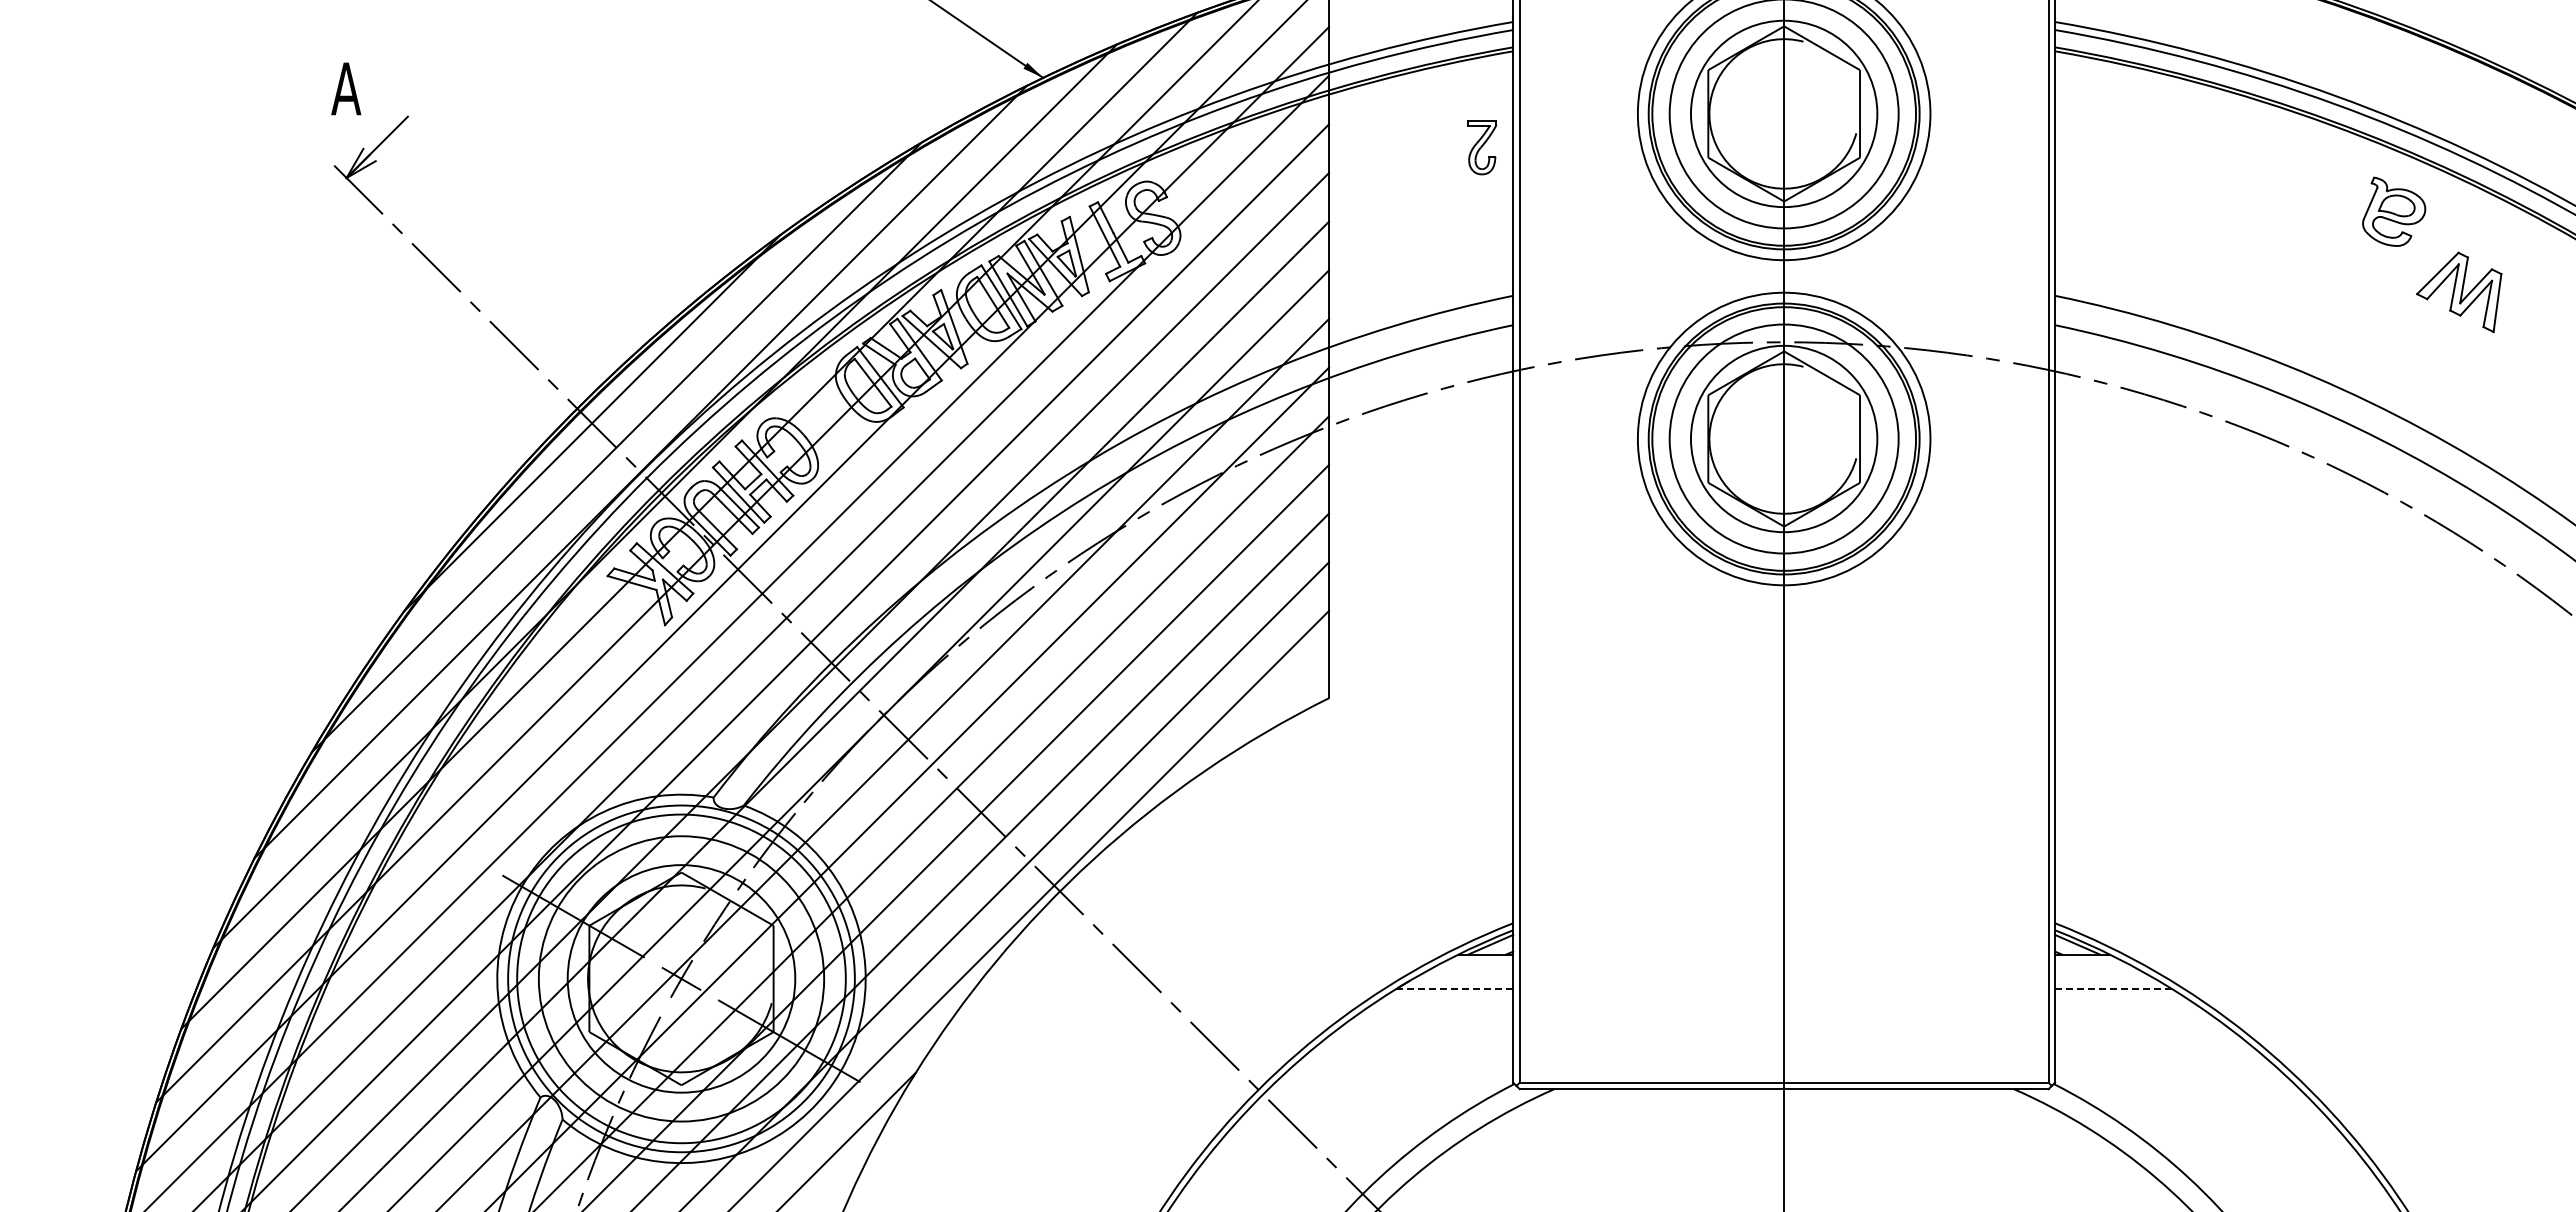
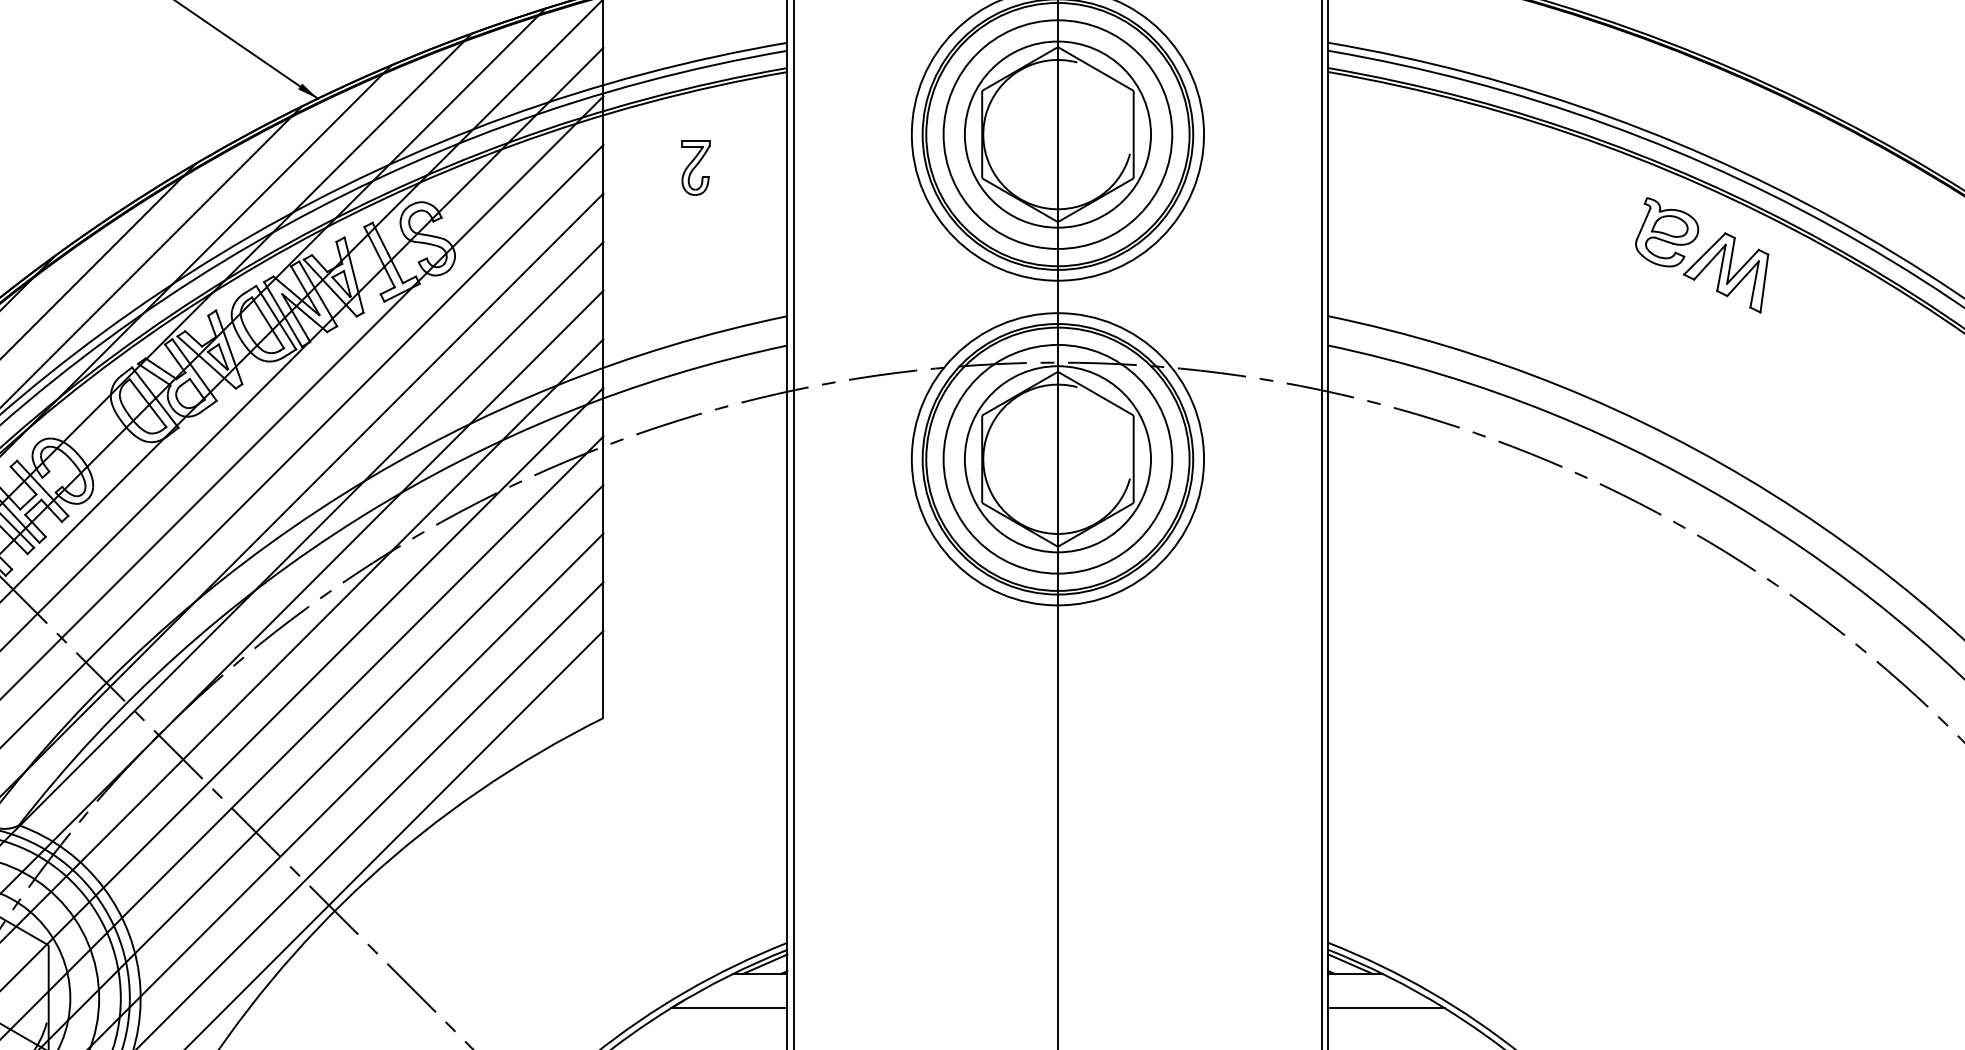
part: (1482, 147) -> (695, 168), moved
part: (2459, 291) -> (1726, 272), moved
line: (1454, 988) -> (728, 1008), dashed -> solid
line: (2112, 988) -> (1385, 1008), dashed -> solid

